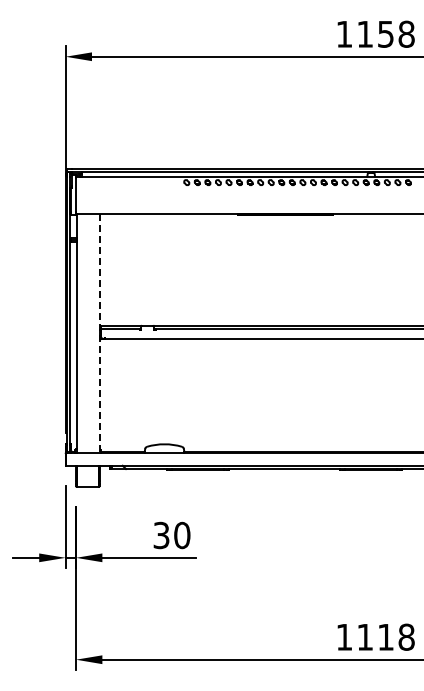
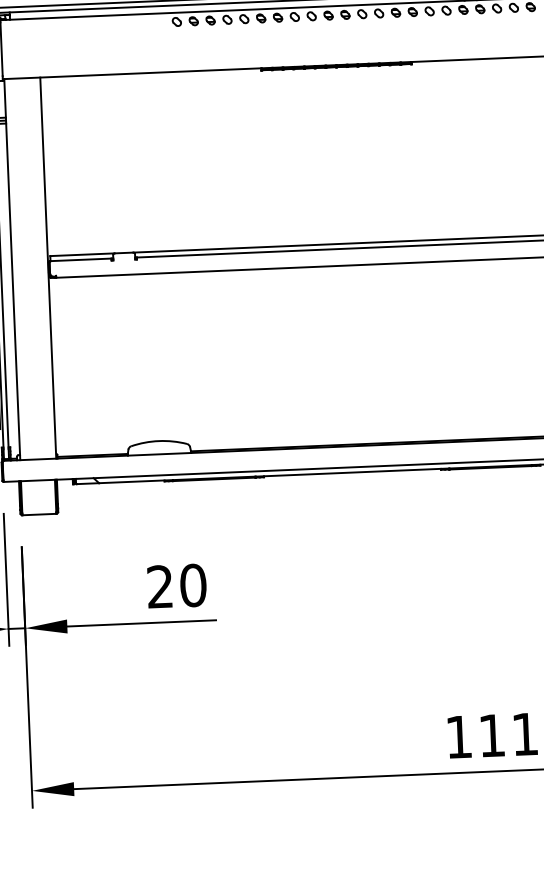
line: (99, 333) -> (47, 268), dashed -> solid
text: (161, 535) -> (160, 586), 30 -> 20

